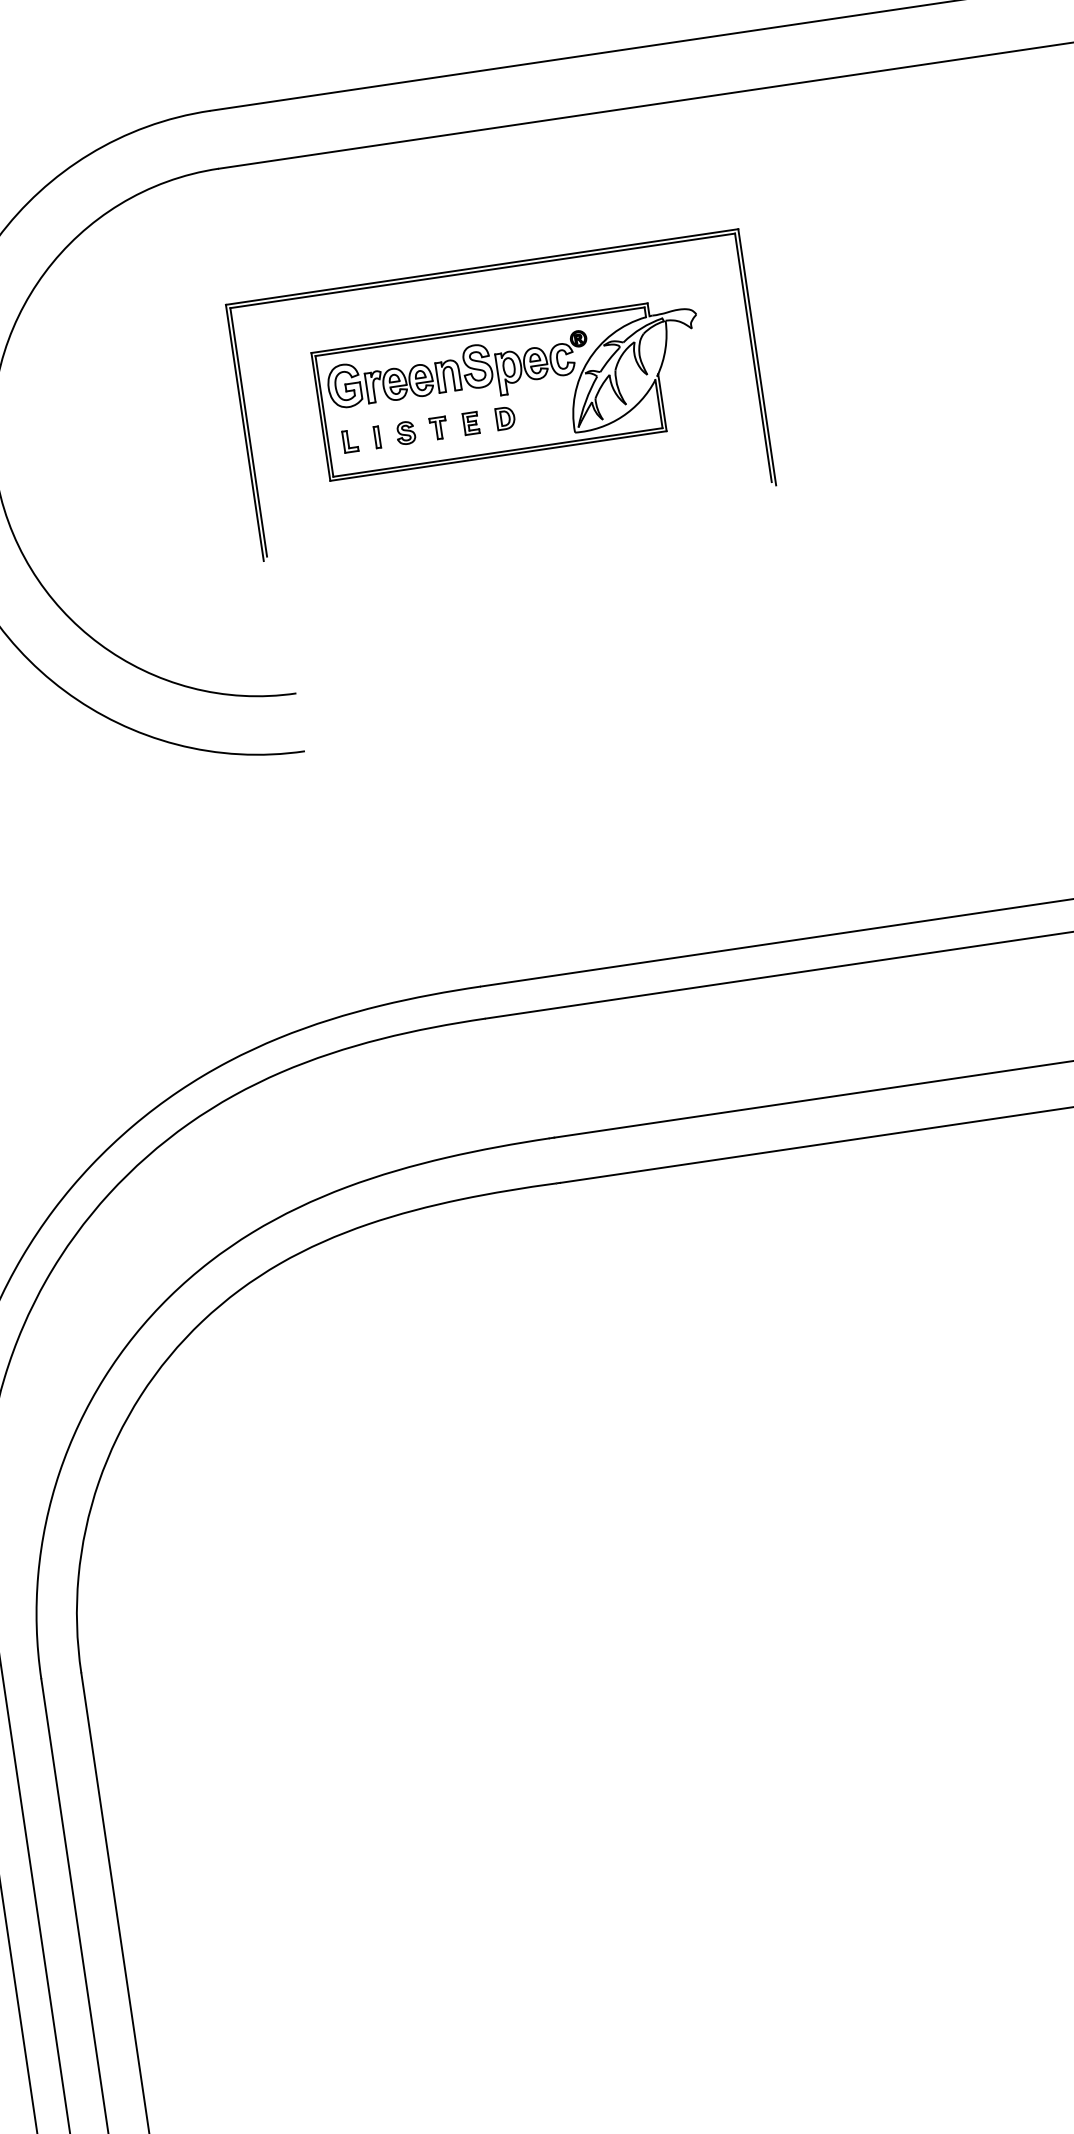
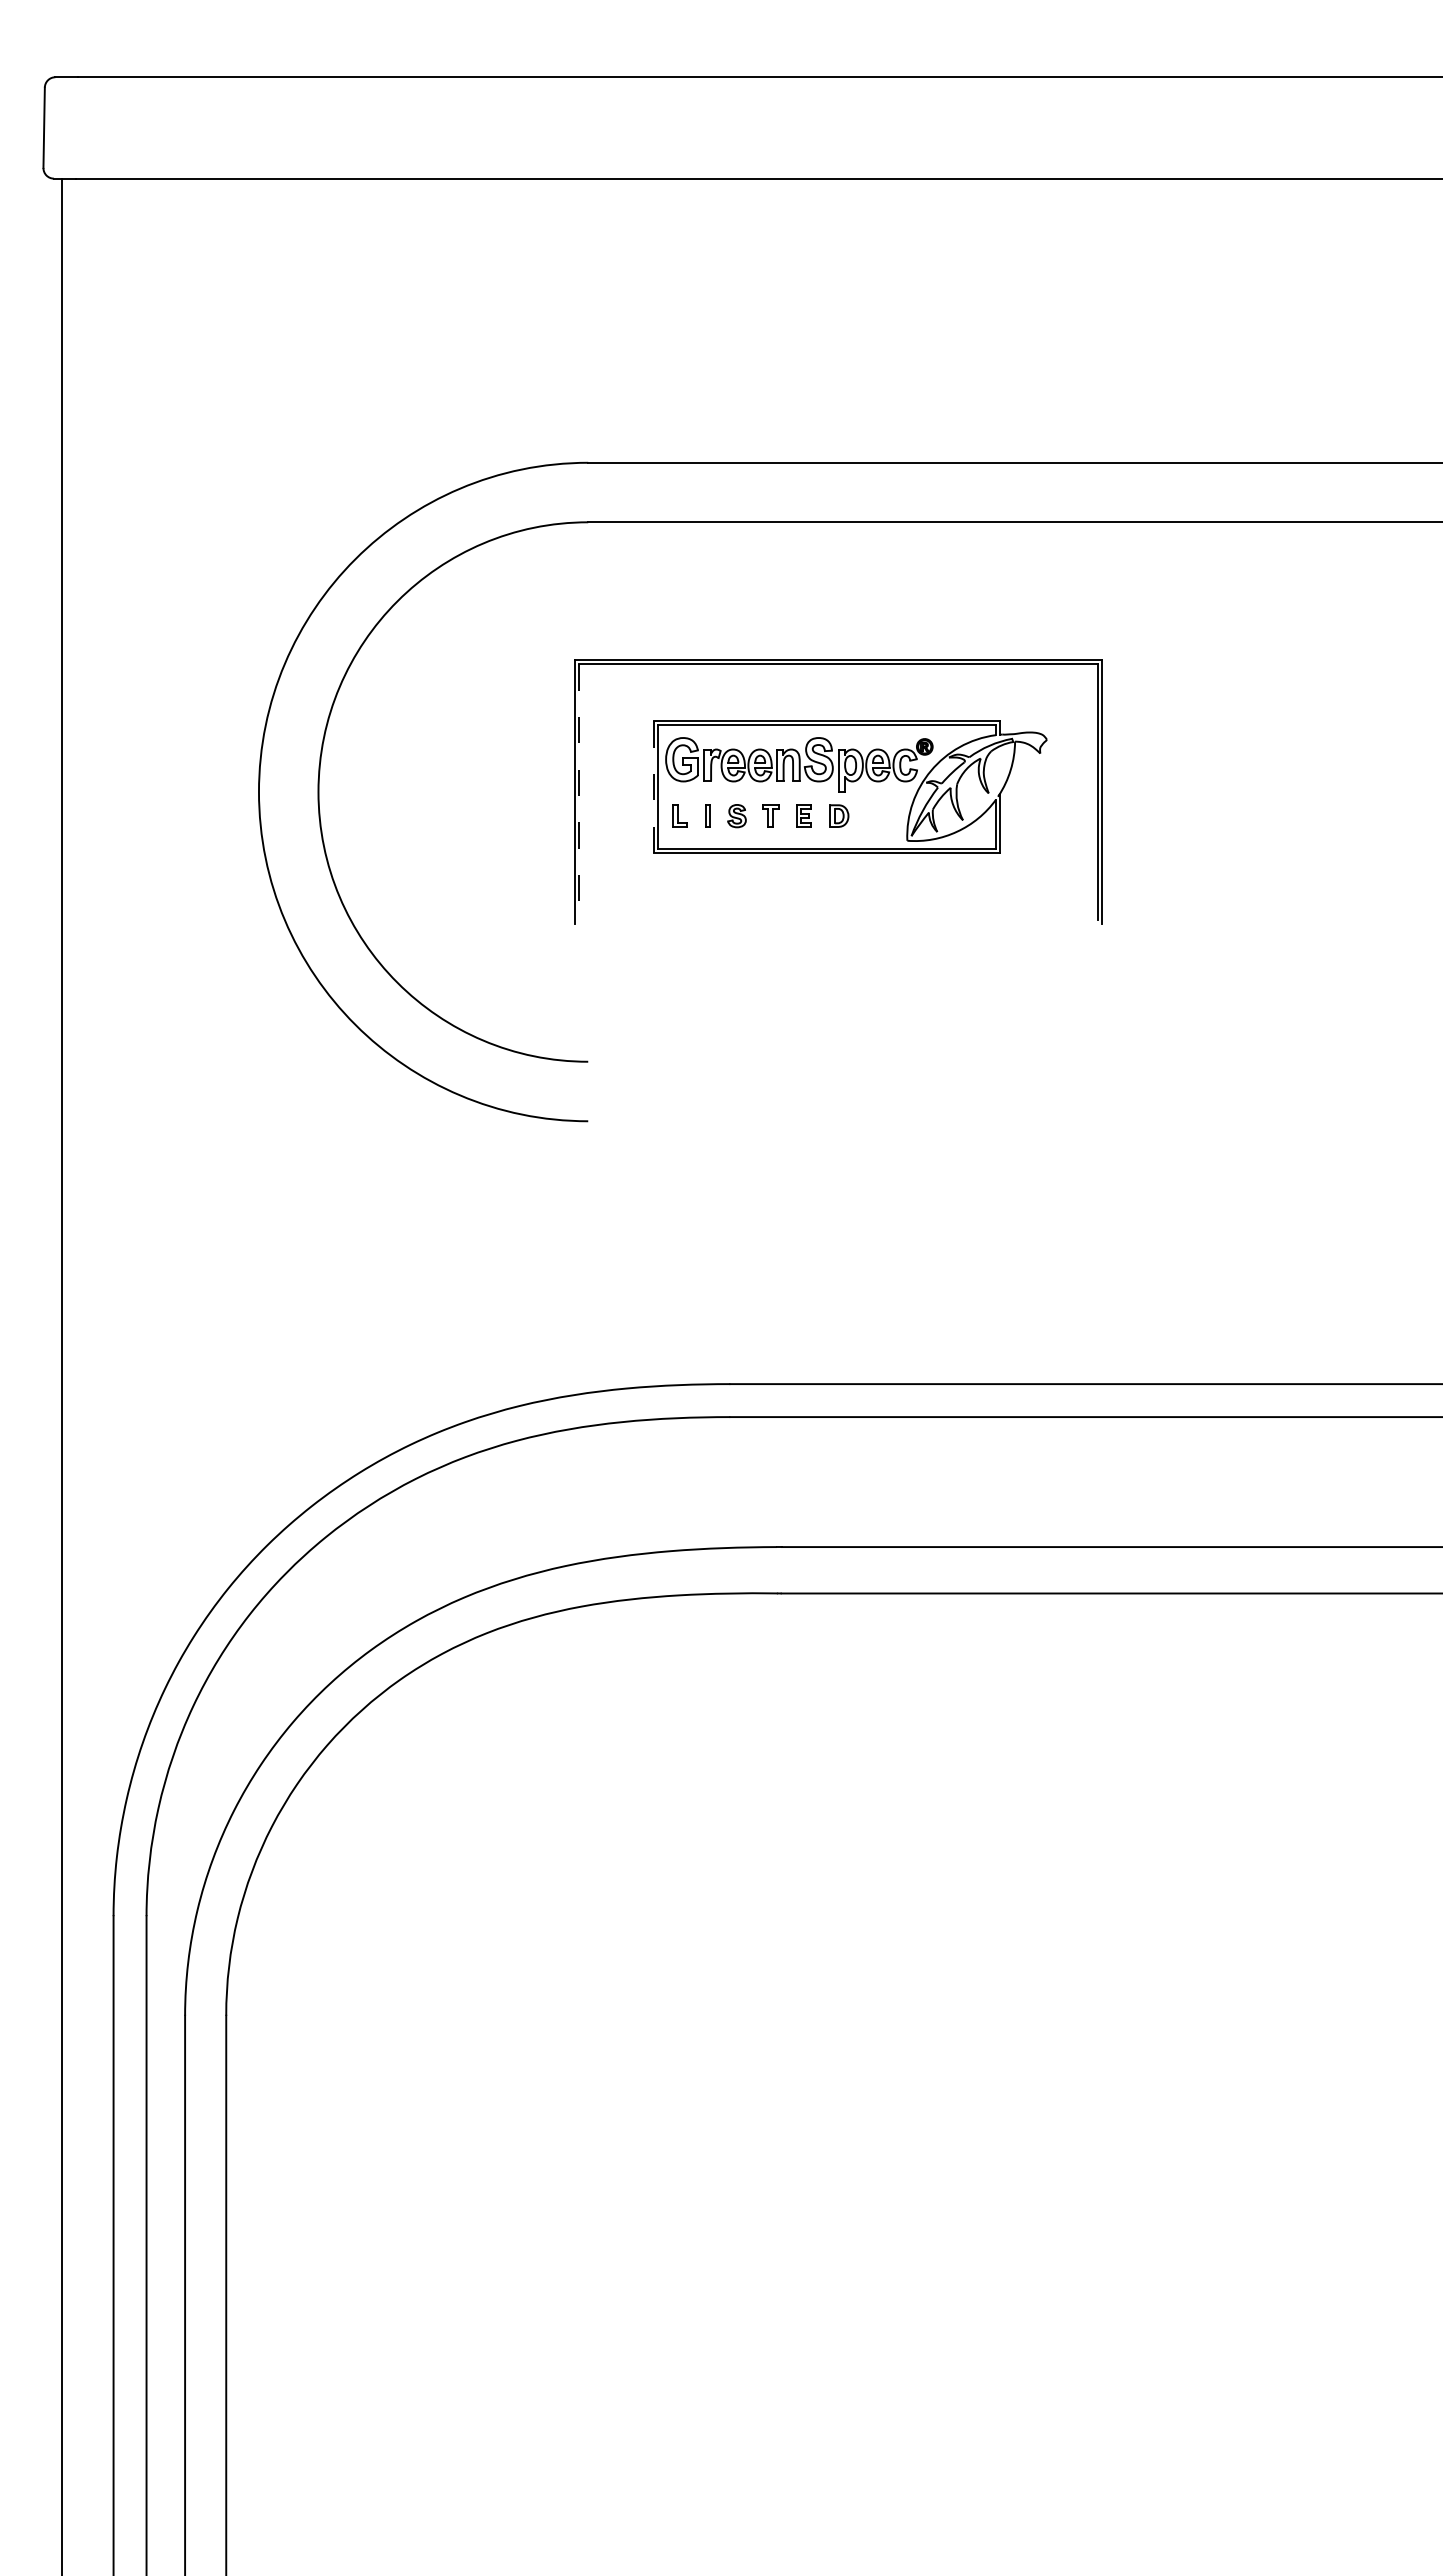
line: (320, 417) -> (653, 787), solid -> dashed
line: (249, 432) -> (579, 792), solid -> dashed

